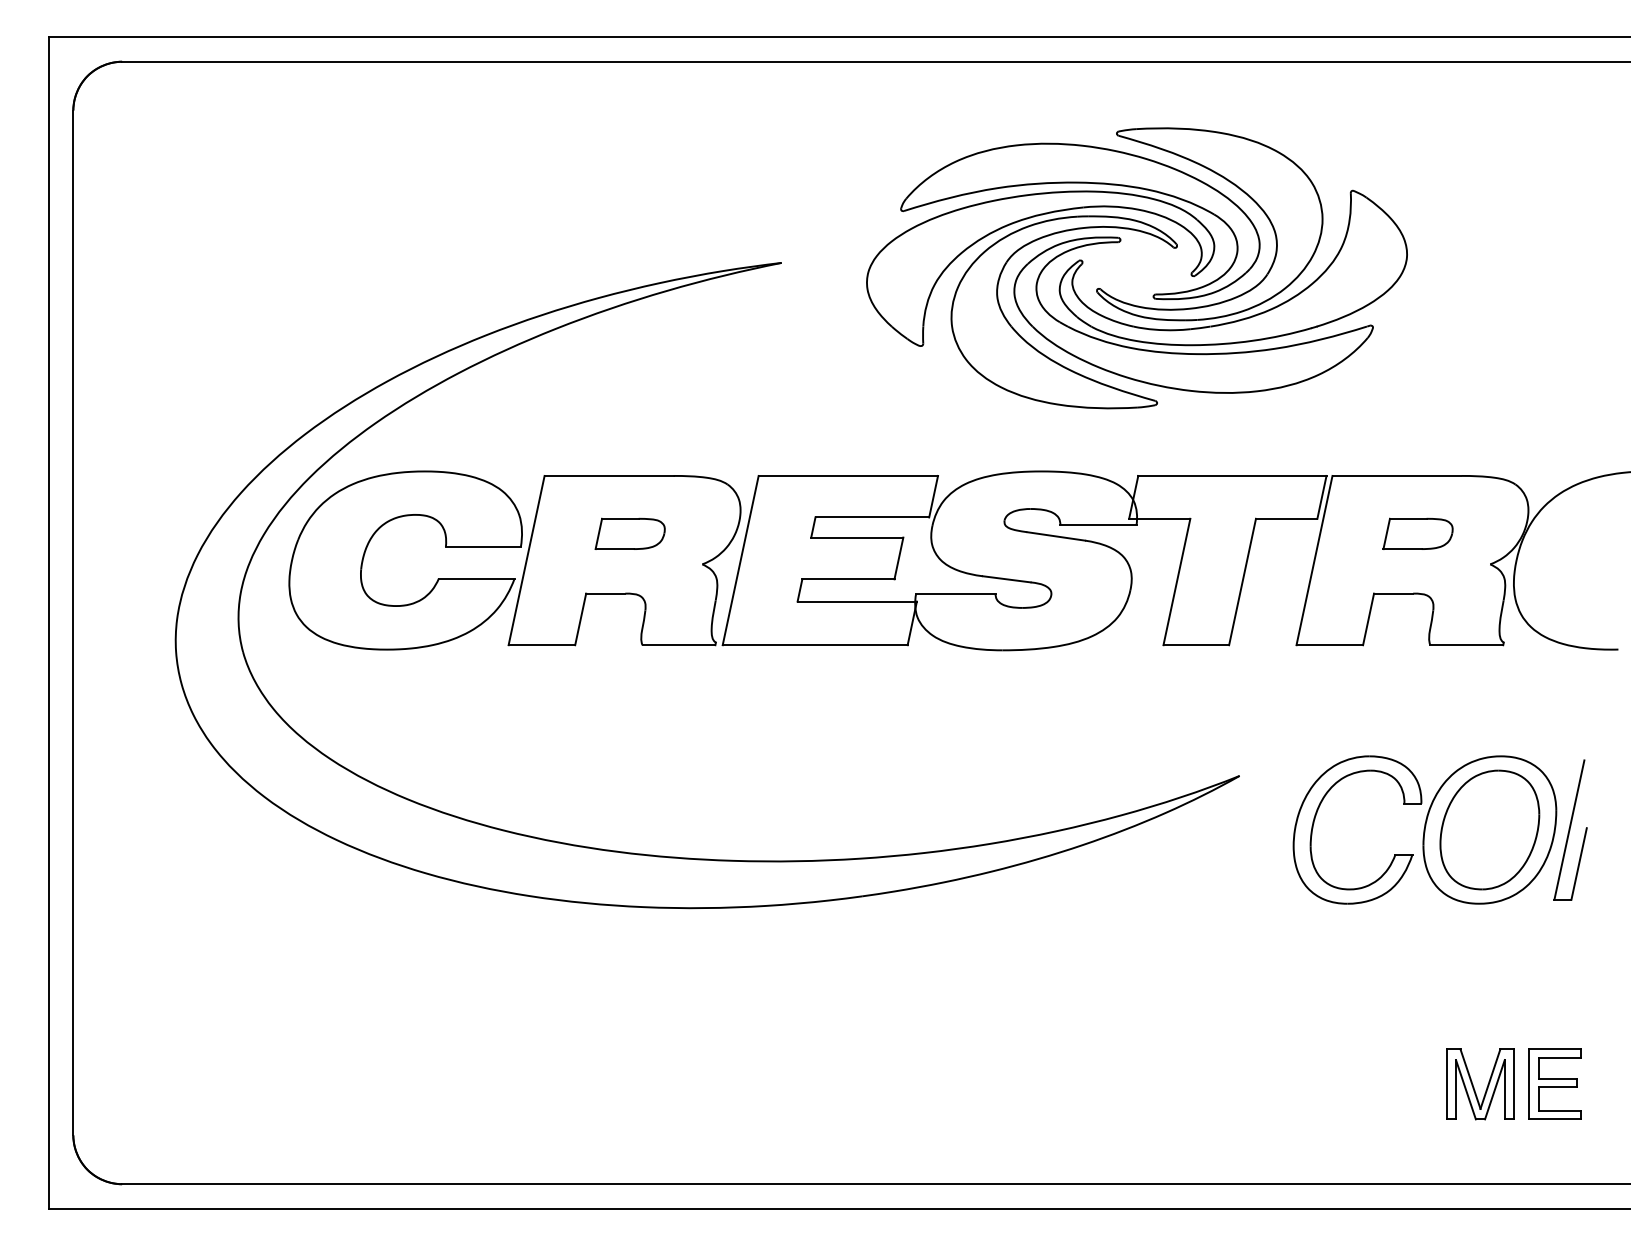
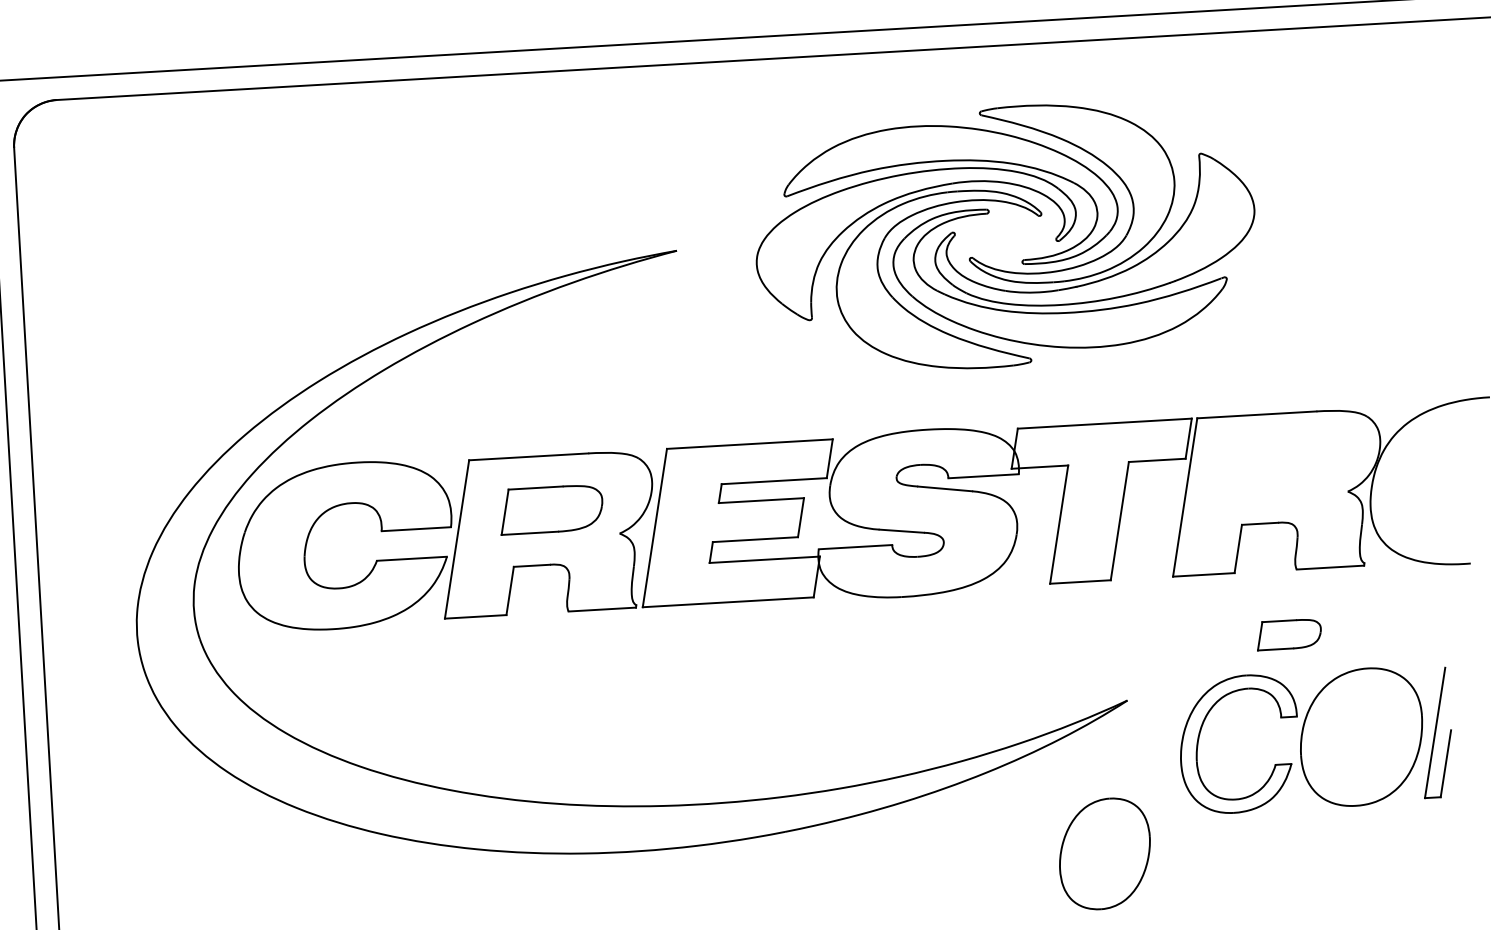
part: (629, 533) -> (550, 508), size x1.6
part: (1417, 533) -> (1288, 634), moved
part: (1489, 829) -> (1104, 853), moved

